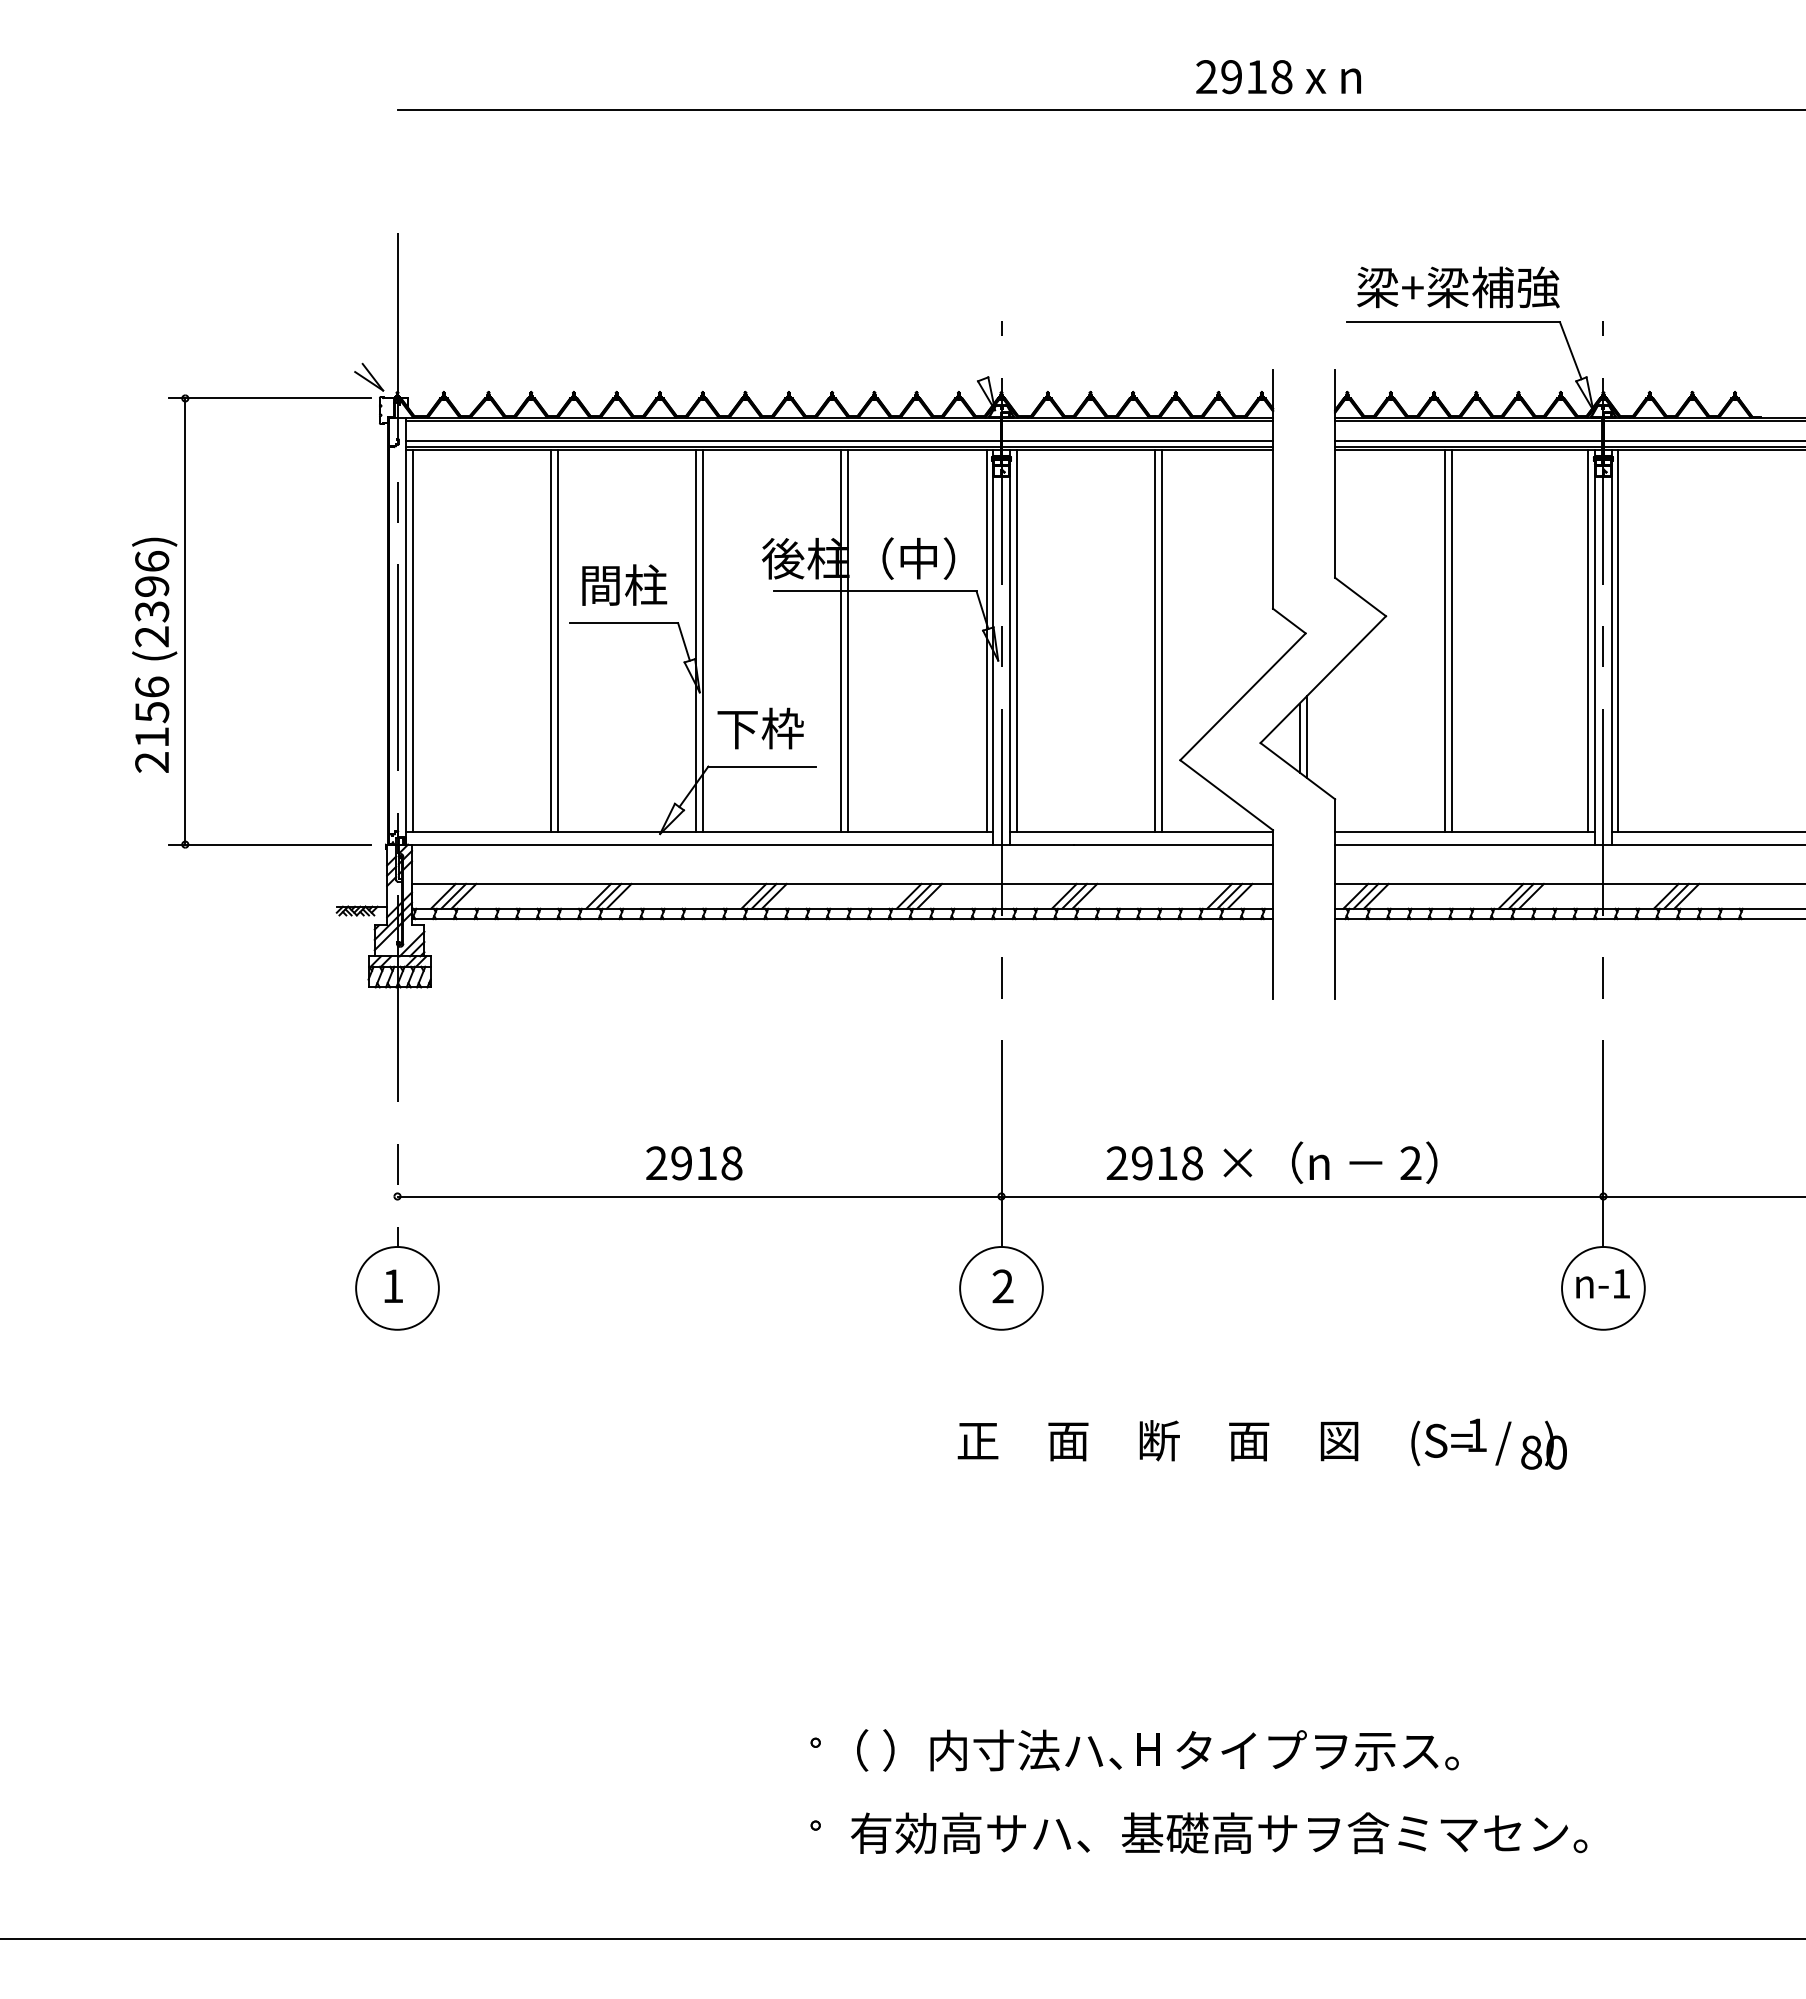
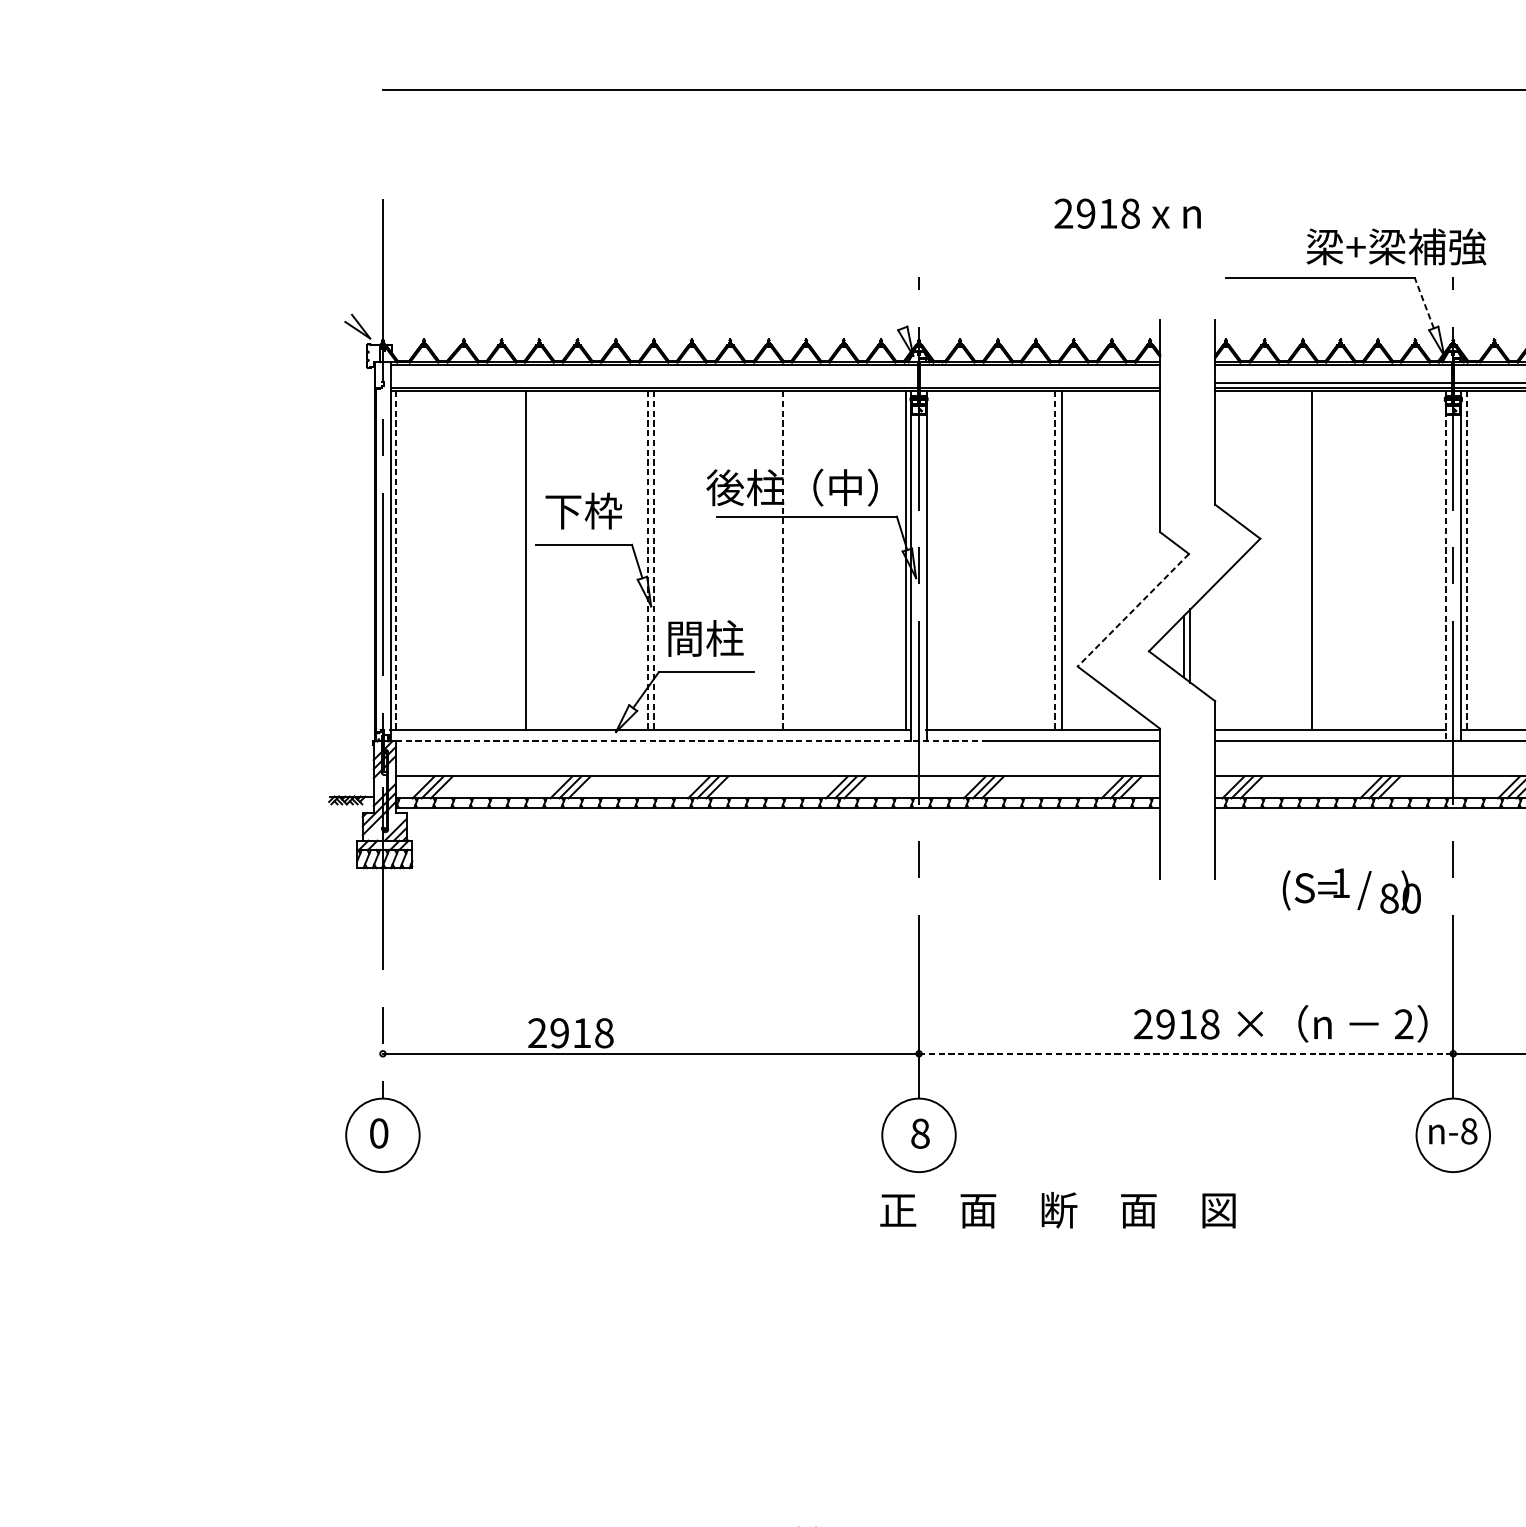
text: (1278, 77) -> (1127, 214), moved
text: (1458, 287) -> (1396, 246), moved
line: (1570, 350) -> (1424, 302), solid -> dashed
line: (839, 441) -> (775, 383), removed
text: (623, 584) -> (583, 510), 間柱 -> 下枠
part: (185, 621) -> (194, 543), removed
line: (550, 640) -> (518, 560), removed
line: (840, 640) -> (776, 560), removed
line: (1016, 640) -> (932, 560), removed
line: (1452, 640) -> (1319, 560), removed
line: (1588, 640) -> (1440, 560), removed
line: (412, 641) -> (396, 561), solid -> dashed
line: (695, 641) -> (647, 561), solid -> dashed
line: (703, 641) -> (654, 561), solid -> dashed
line: (848, 641) -> (783, 561), solid -> dashed
line: (1154, 641) -> (1054, 561), solid -> dashed
line: (1618, 641) -> (1466, 561), solid -> dashed
line: (1594, 647) -> (1445, 566), solid -> dashed
line: (1242, 697) -> (1132, 610), solid -> dashed
text: (760, 728) -> (705, 638), 下枠 -> 間柱
line: (742, 844) -> (689, 741), solid -> dashed
text: (1271, 1162) -> (1280, 1023), moved
text: (694, 1163) -> (571, 1033), moved
line: (1302, 1196) -> (1186, 1053), solid -> dashed
text: (1621, 1283) -> (1469, 1131), n-1 -> n-8
text: (393, 1286) -> (379, 1133), 1 -> 0
text: (1002, 1286) -> (919, 1133), 2 -> 8
text: (1157, 1440) -> (1057, 1210), moved
text: (1488, 1443) -> (1351, 890), moved

